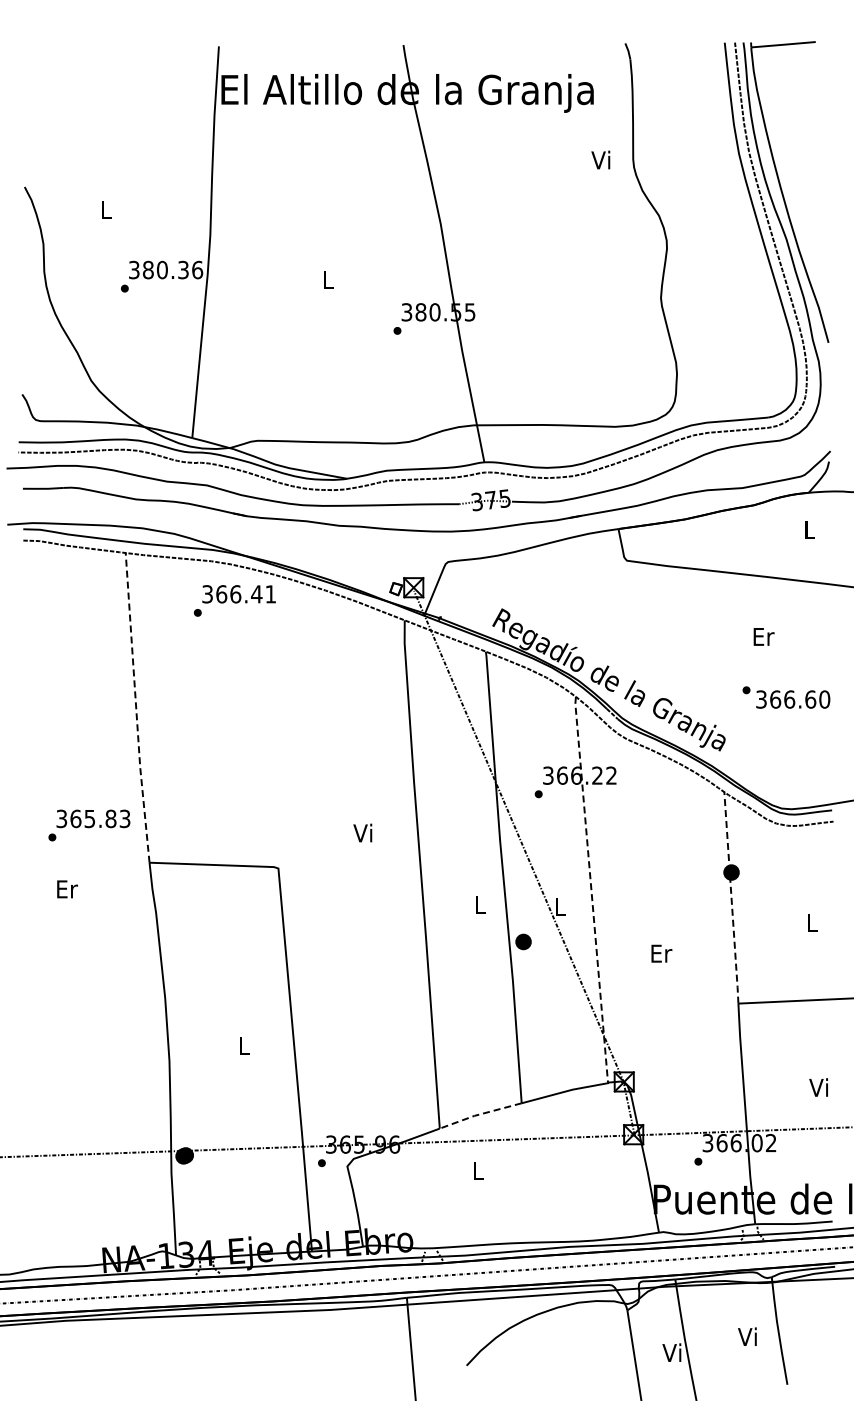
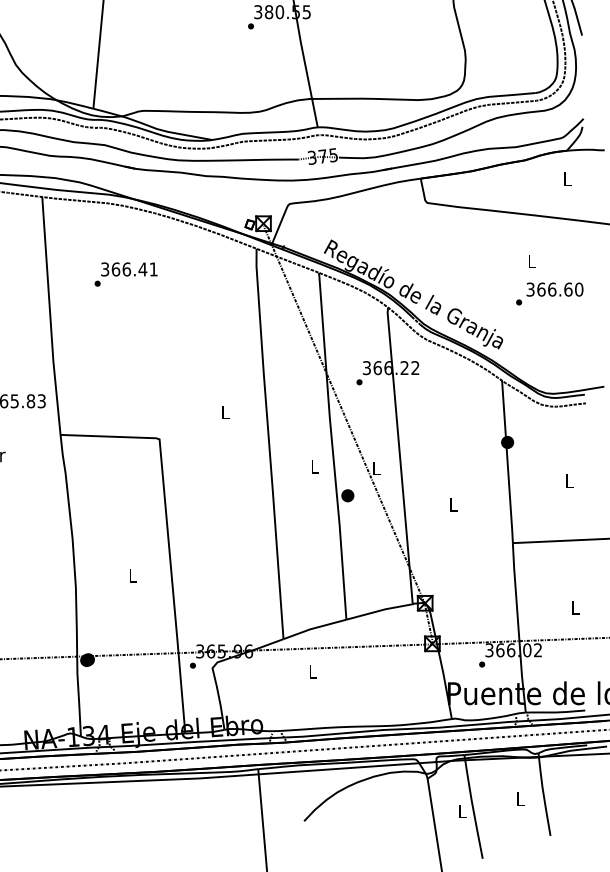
text: (234, 600) -> (125, 274), moved
text: (763, 636) -> (532, 261), Er -> L
text: (793, 699) -> (555, 289), moved
line: (136, 708) -> (50, 316), dashed -> solid
text: (362, 832) -> (224, 411), Vi -> L
line: (591, 889) -> (400, 455), dashed -> solid
line: (731, 898) -> (507, 462), dashed -> solid
text: (661, 953) -> (453, 504), Er -> L
text: (818, 1087) -> (574, 607), Vi -> L
line: (479, 1114) -> (314, 628), dashed -> solid
text: (747, 1336) -> (519, 798), Vi -> L
text: (671, 1352) -> (461, 811), Vi -> L

